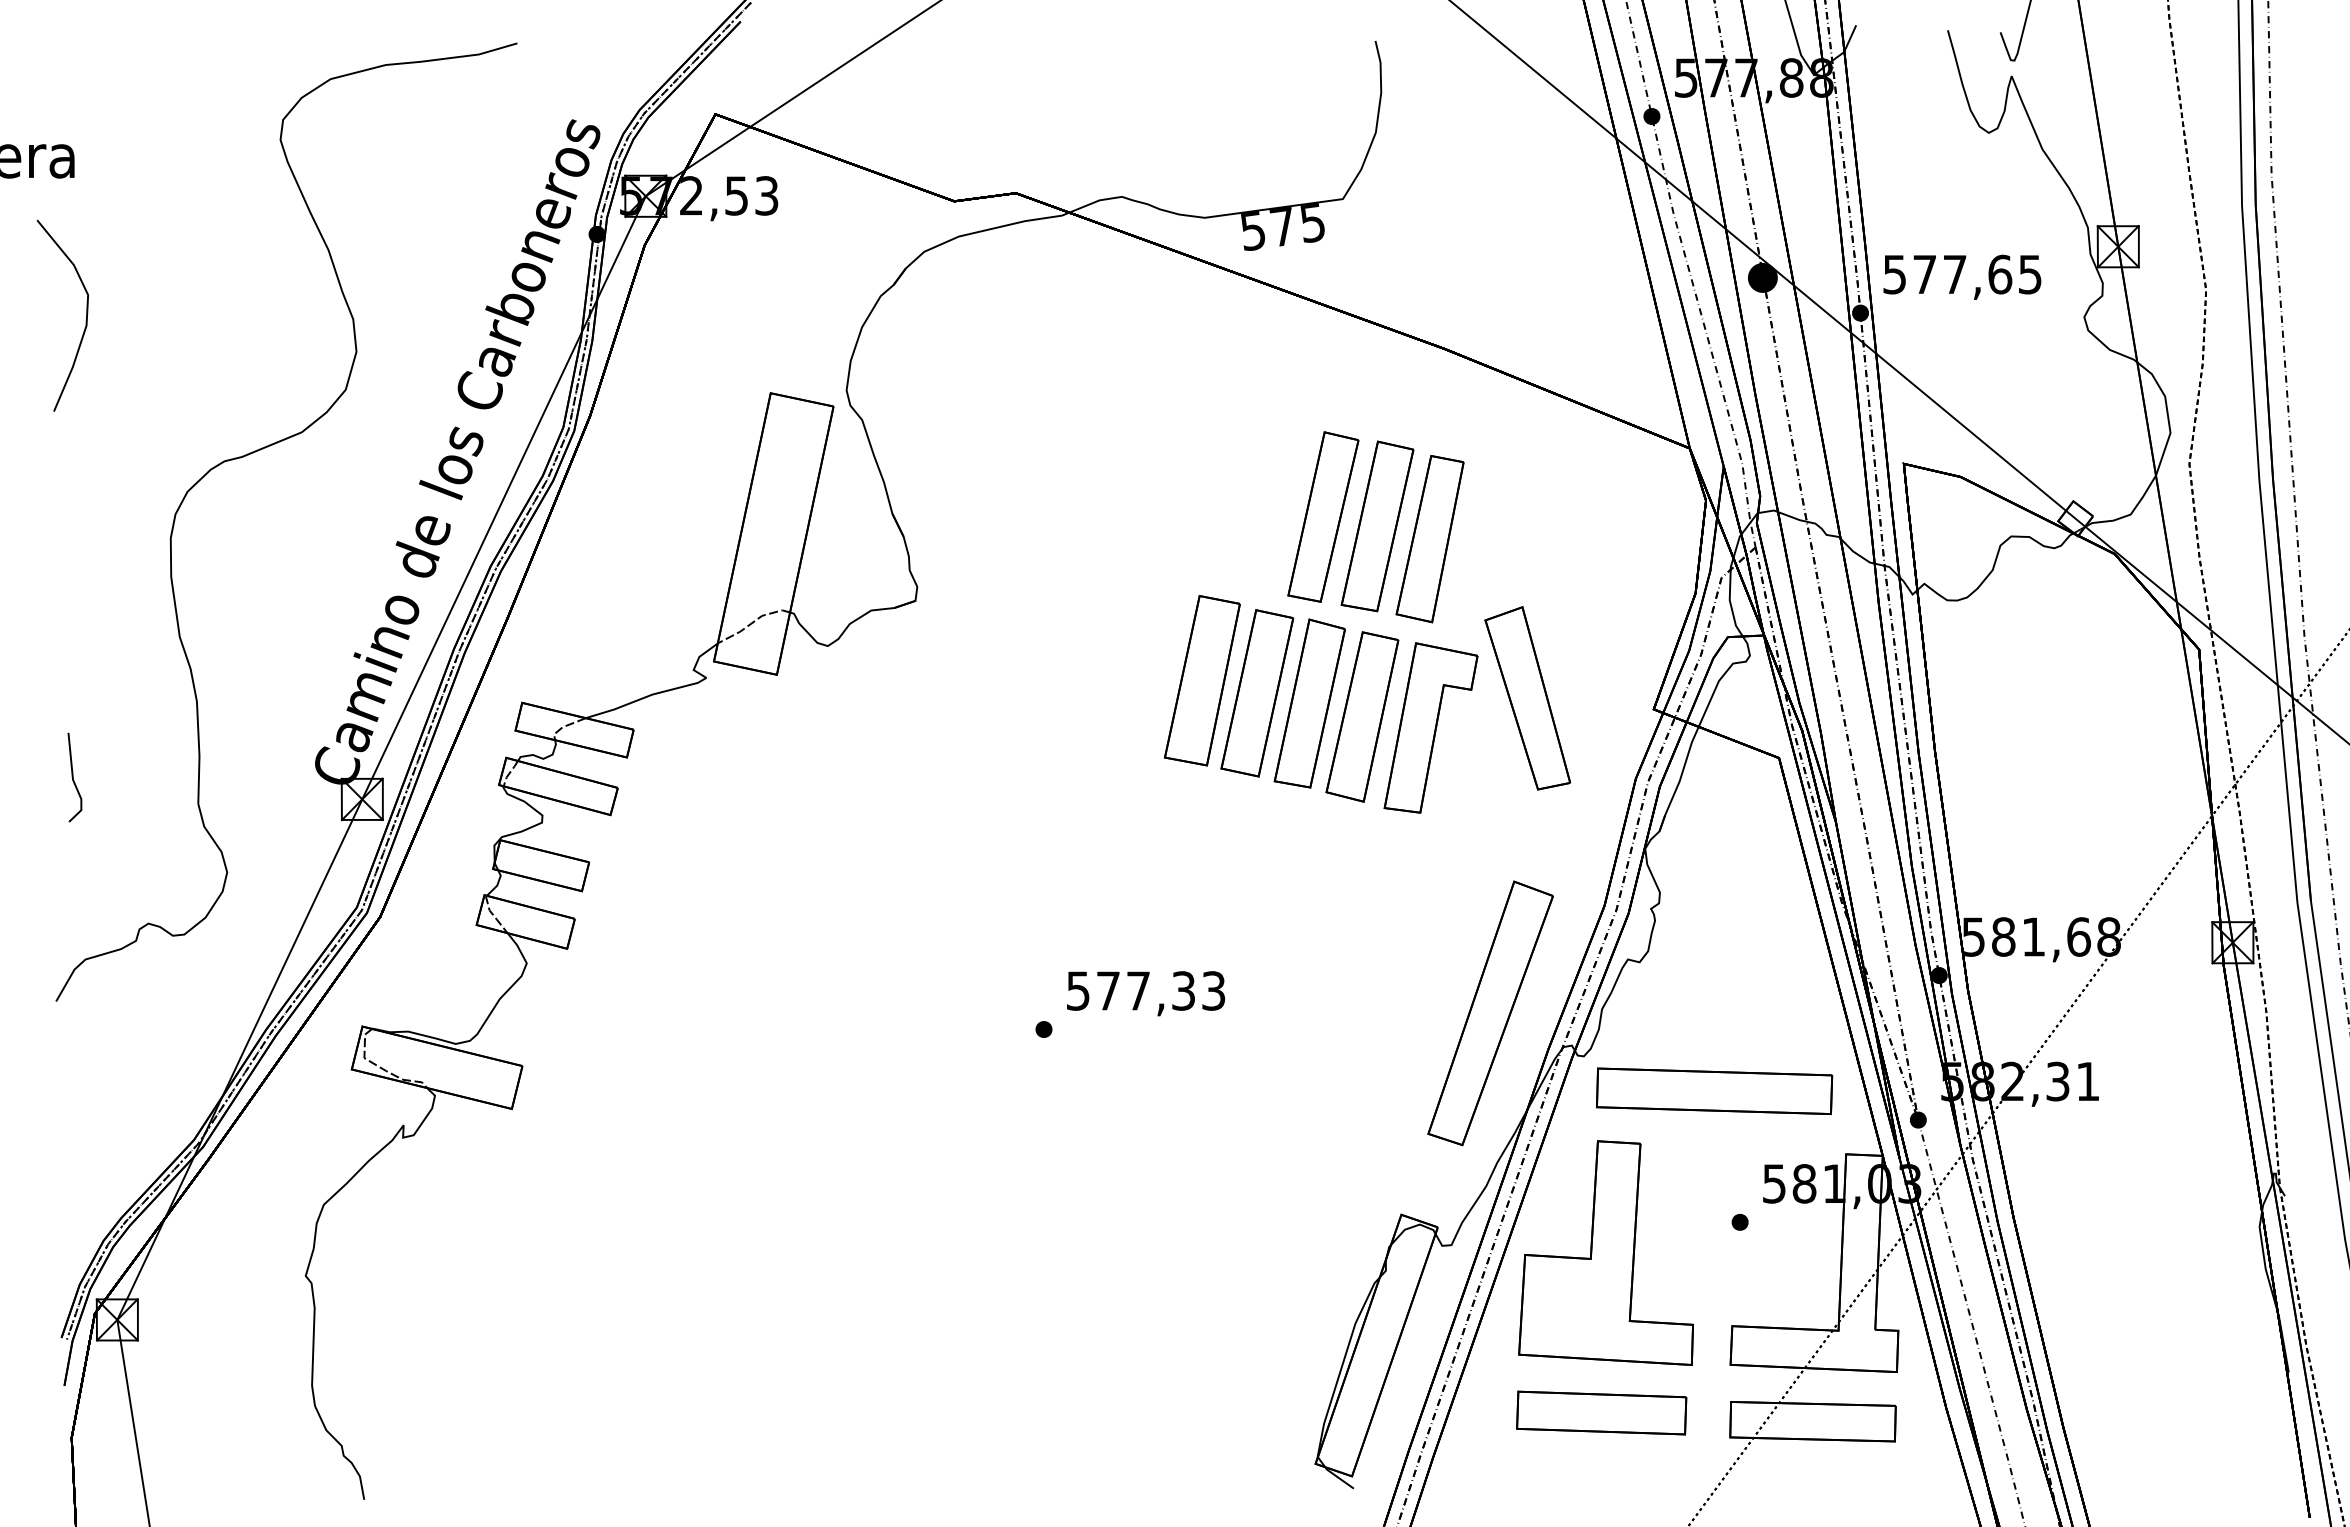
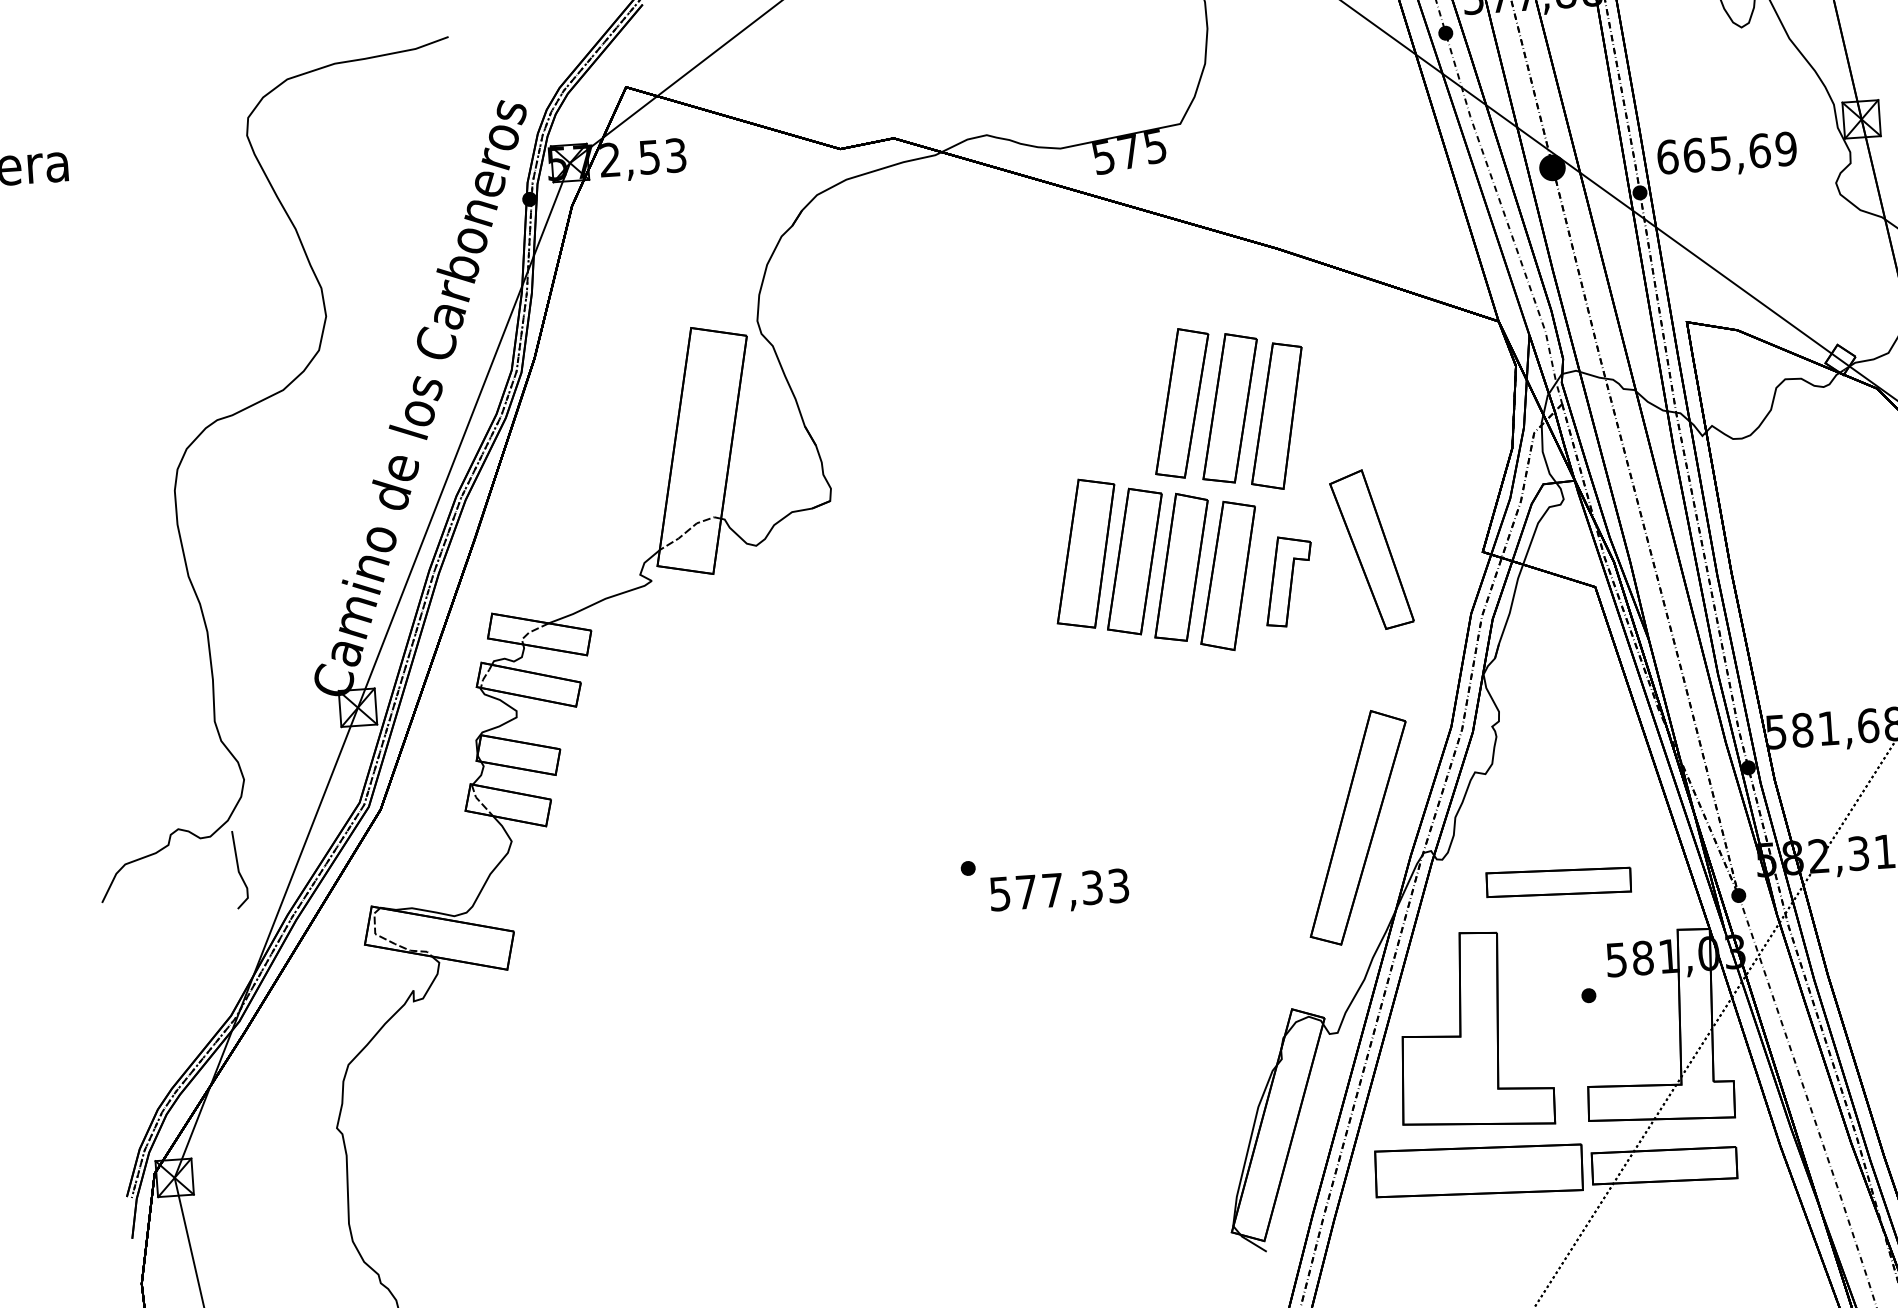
text: (1962, 274) -> (1726, 152), 577,65 -> 665,69
curve: (85, 320) -> (87, 305), removed
part: (1430, 727) -> (1288, 581), size x0.6
line: (73, 777) -> (239, 869), moved
text: (1146, 993) -> (1059, 892), moved
part: (1714, 1090) -> (1558, 881), size x0.7
part: (1601, 1412) -> (1478, 1170), size x1.4

